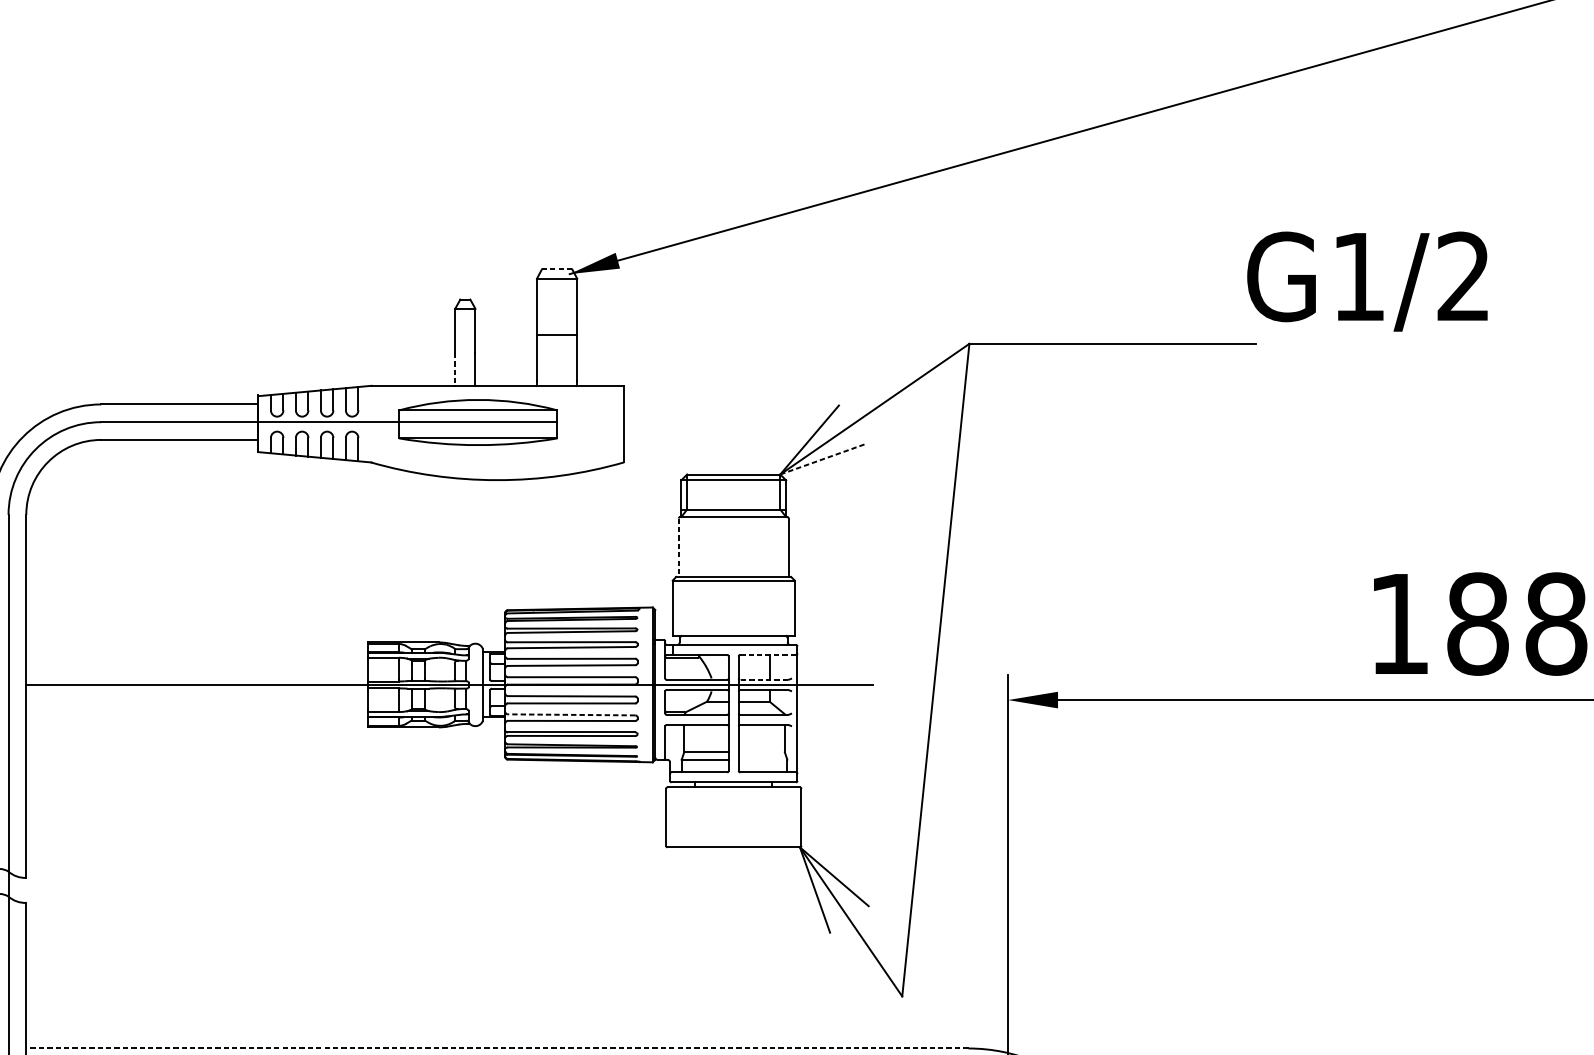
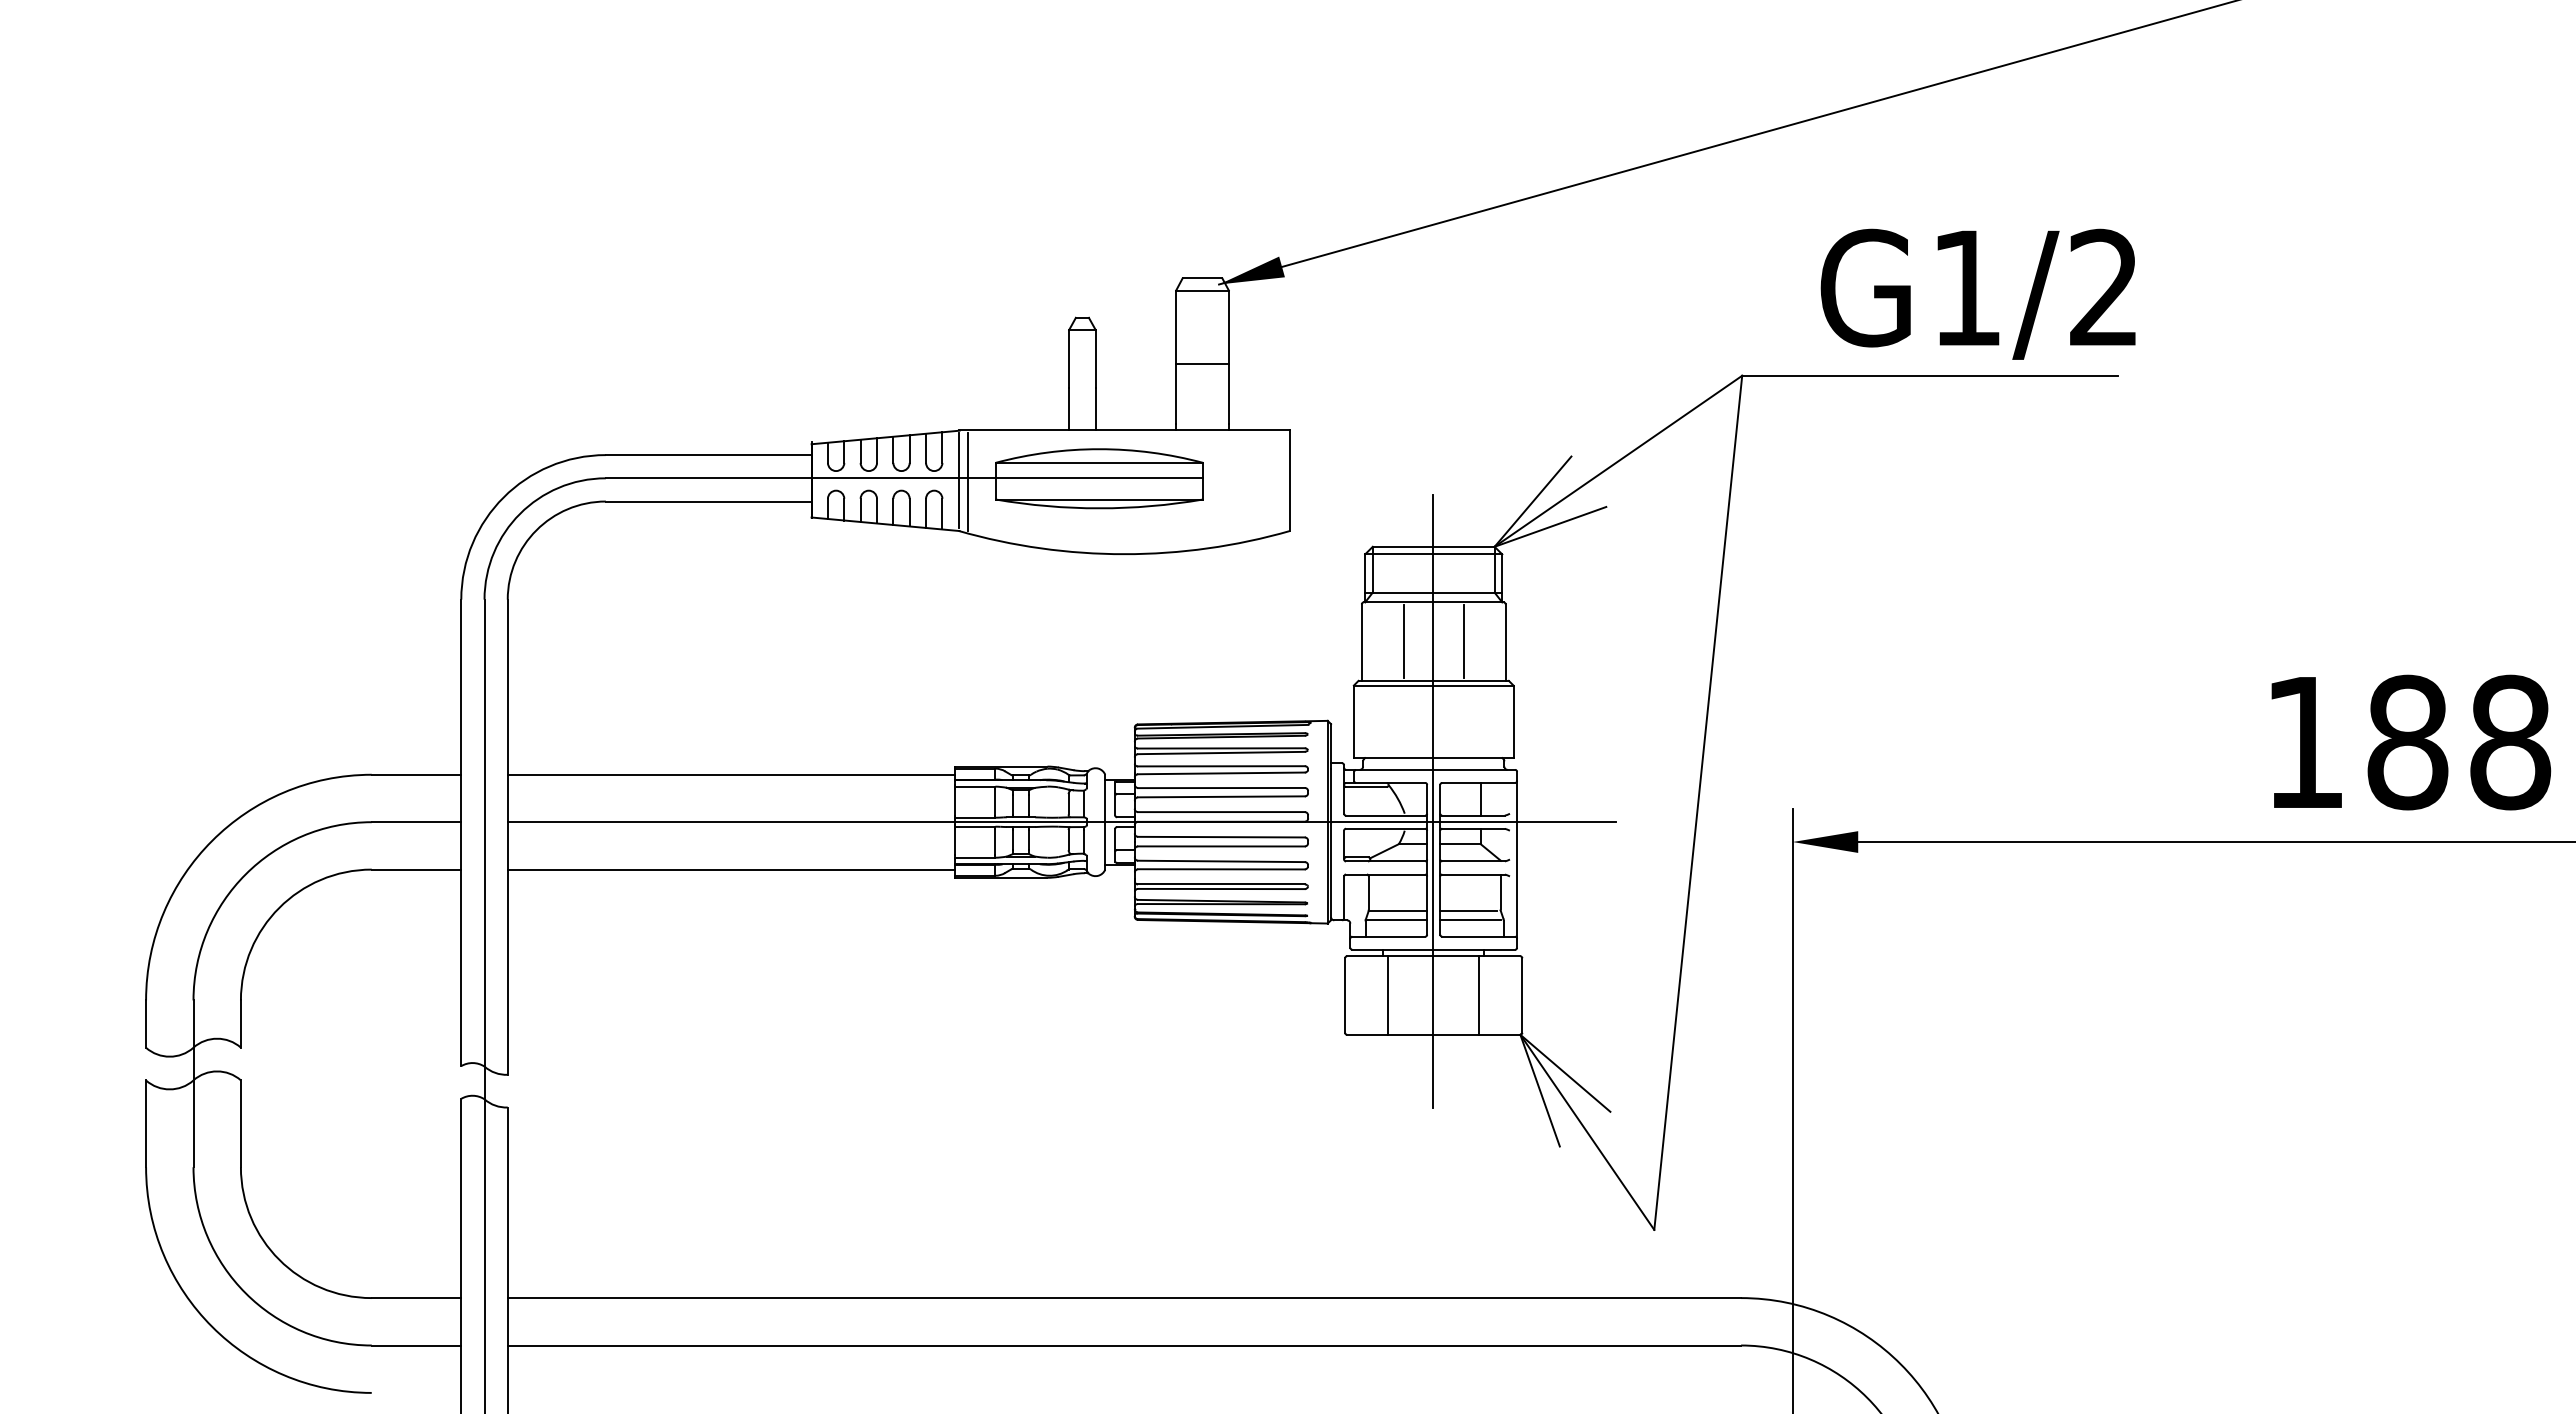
line: (557, 269) -> (1202, 278), dashed -> solid
text: (1366, 280) -> (1977, 293), moved
line: (455, 369) -> (1069, 409), dashed -> solid
line: (371, 423) -> (959, 480), added
line: (377, 424) -> (967, 481), added
line: (822, 459) -> (1550, 526), dashed -> solid
line: (710, 546) -> (1403, 641), added
line: (756, 546) -> (1463, 641), added
line: (678, 548) -> (1361, 643), dashed -> solid
line: (196, 648) -> (730, 774), added
line: (768, 654) -> (1479, 782), dashed -> solid
line: (732, 668) -> (1432, 800), added
line: (764, 679) -> (1473, 815), dashed -> solid
line: (570, 714) -> (1220, 861), dashed -> solid
line: (196, 721) -> (730, 869), added
line: (760, 752) -> (1468, 910), added
line: (761, 760) -> (1470, 920), added
line: (699, 817) -> (1388, 995), added
line: (768, 817) -> (1479, 995), added
line: (497, 1048) -> (1124, 1298), dashed -> solid

